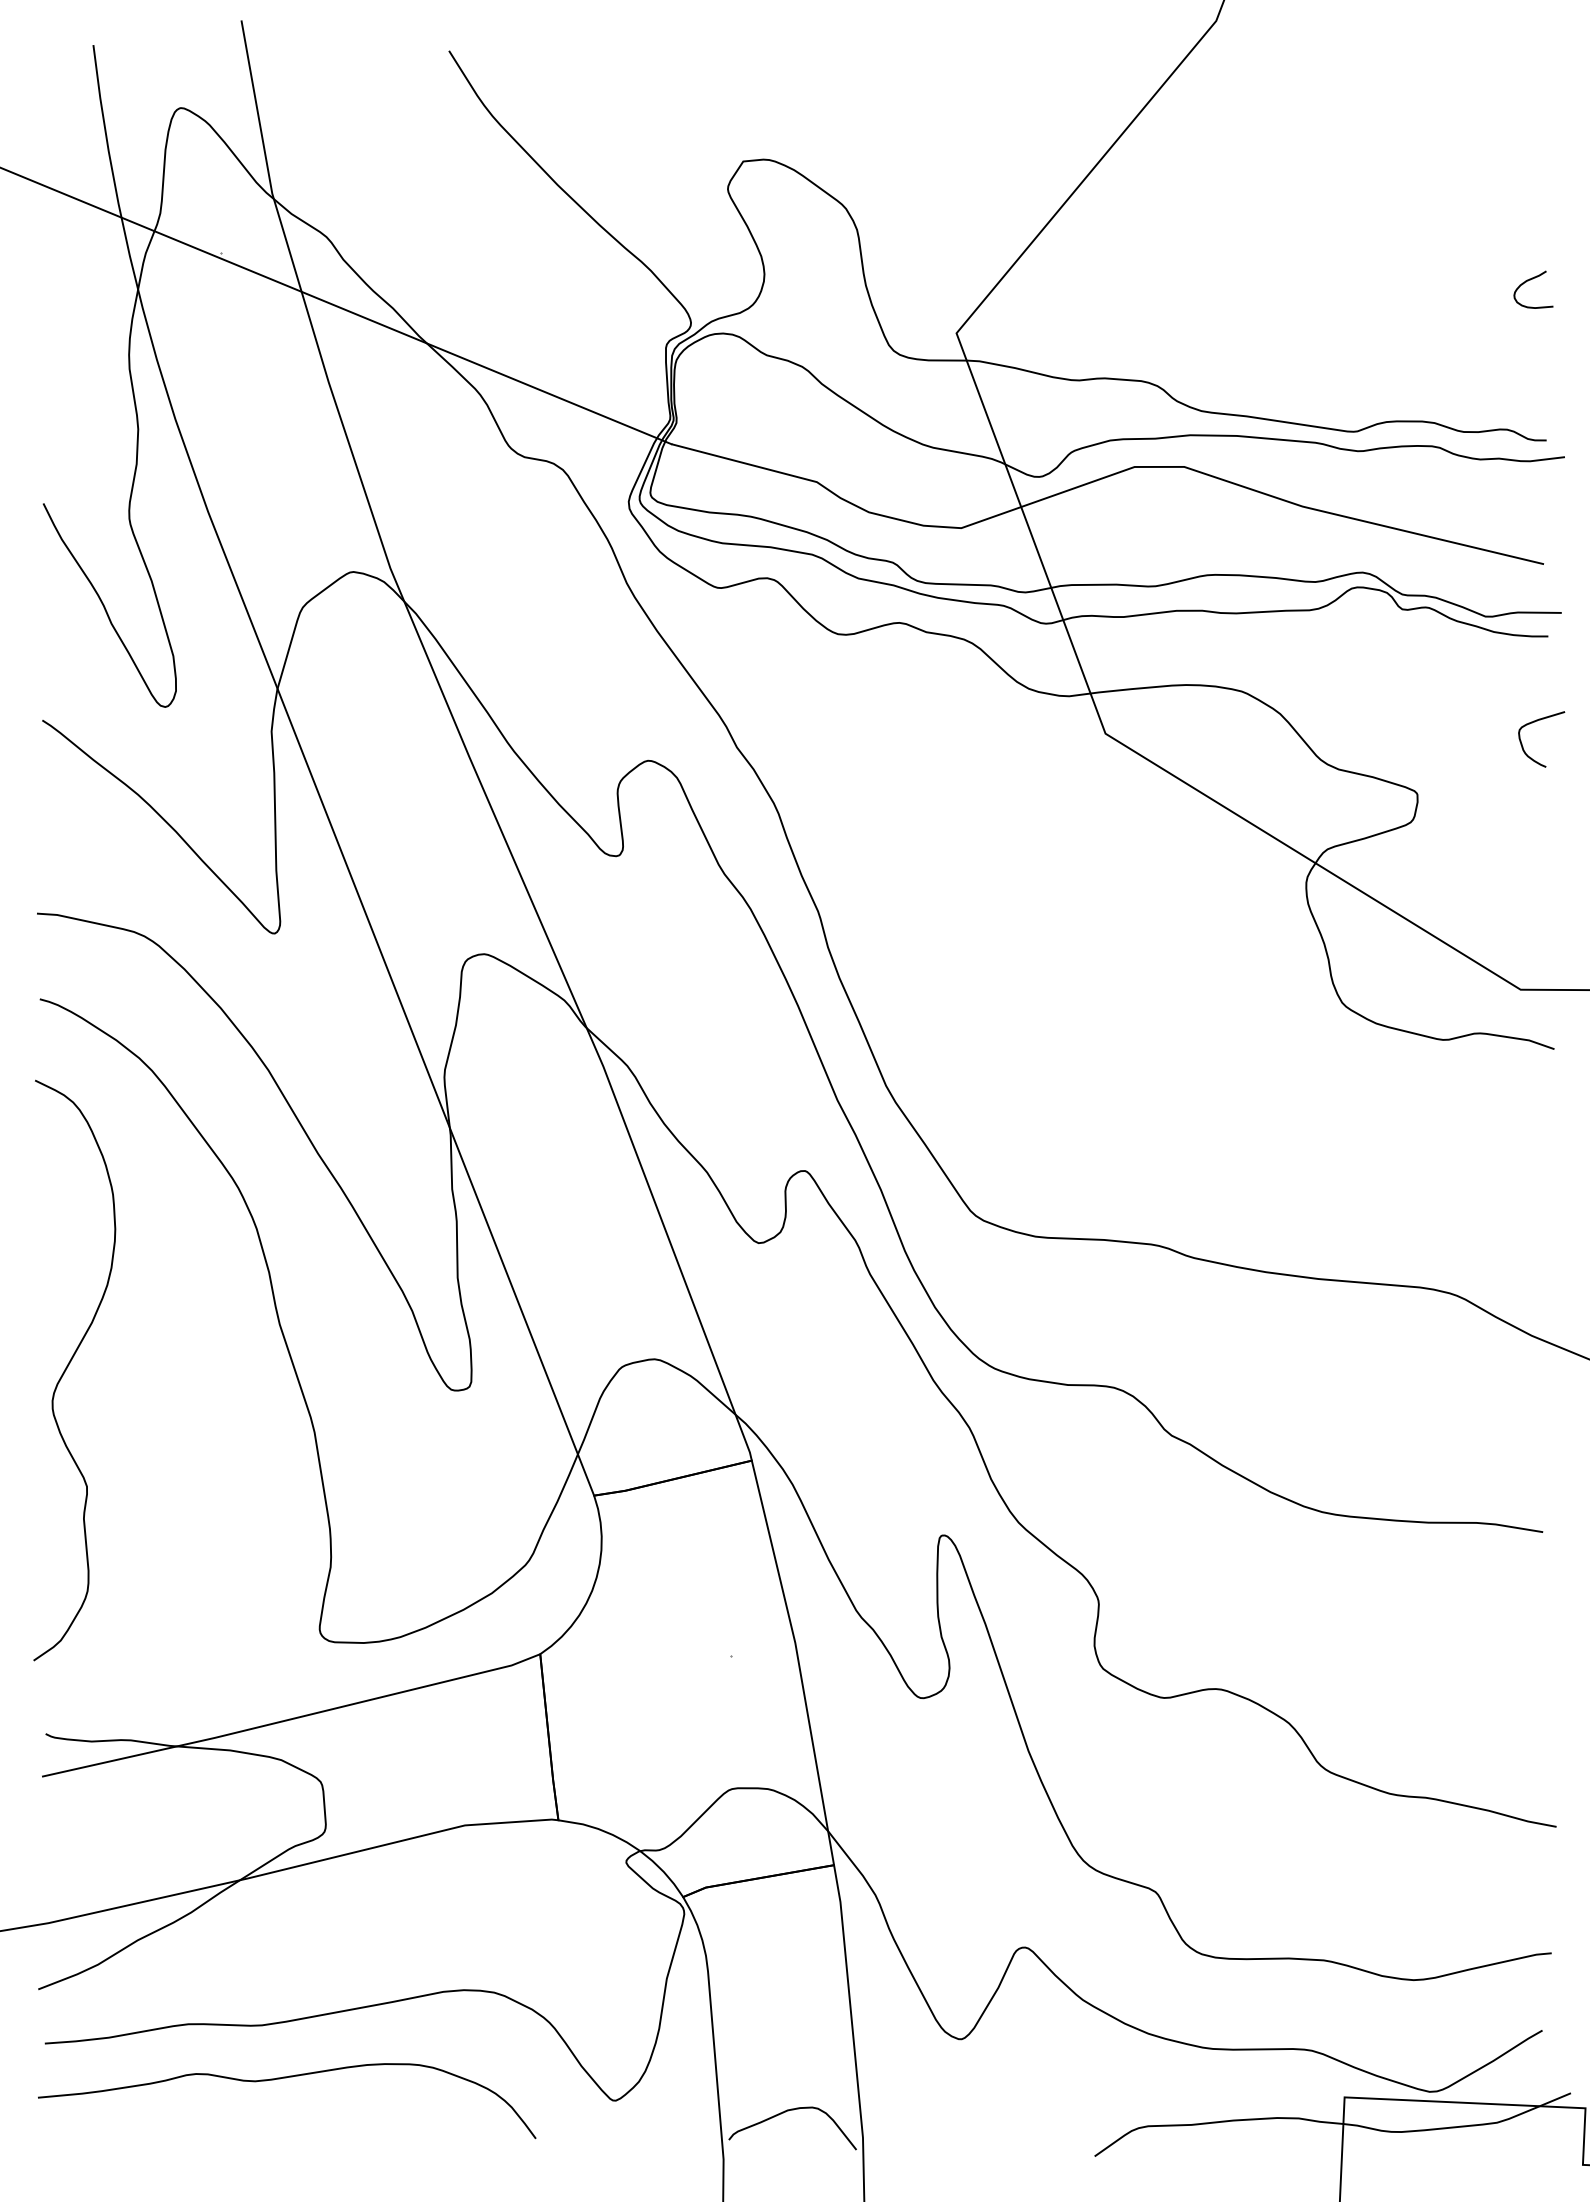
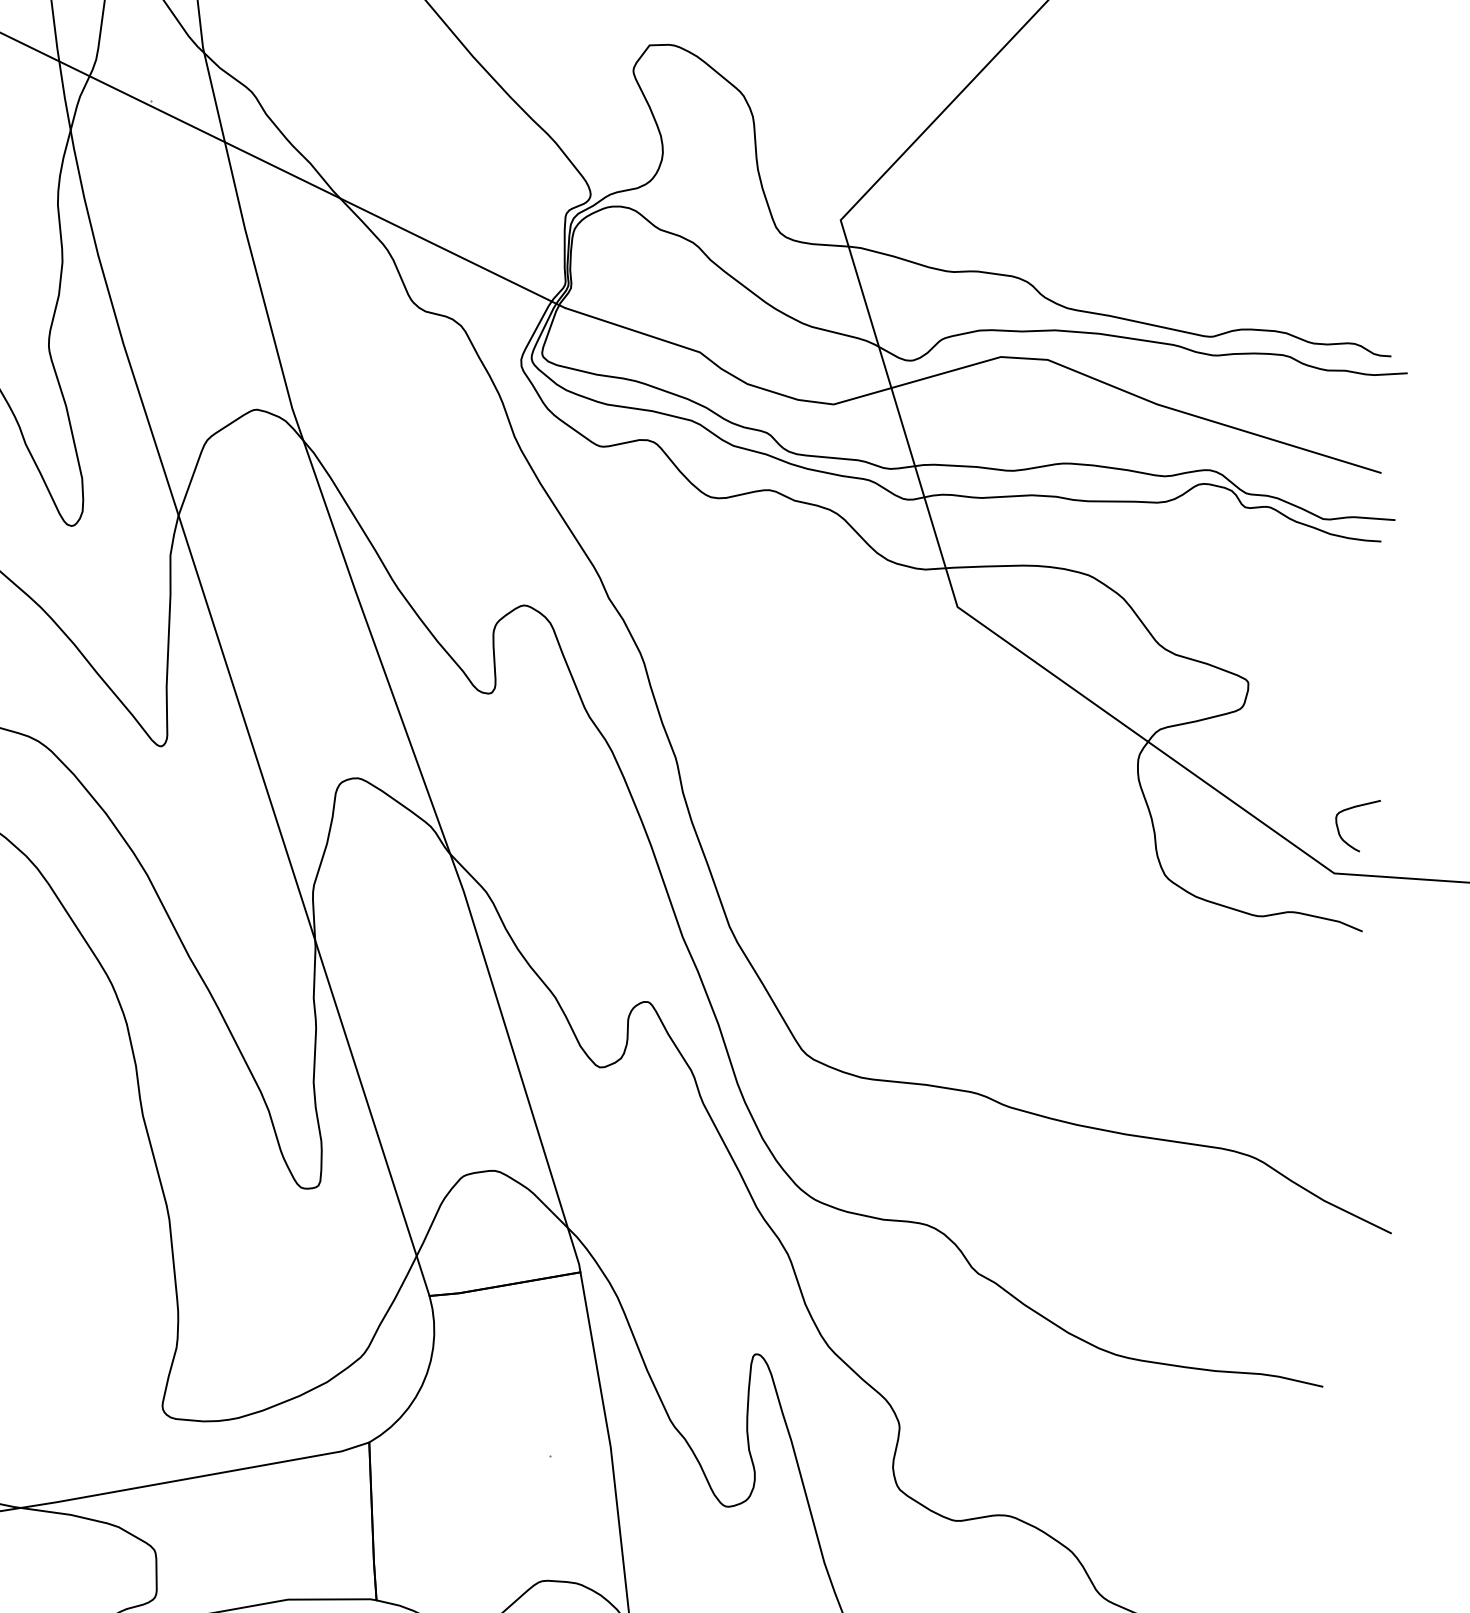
curve: (1528, 281) -> (1383, 205), removed
curve: (1532, 723) -> (1349, 809), moved

